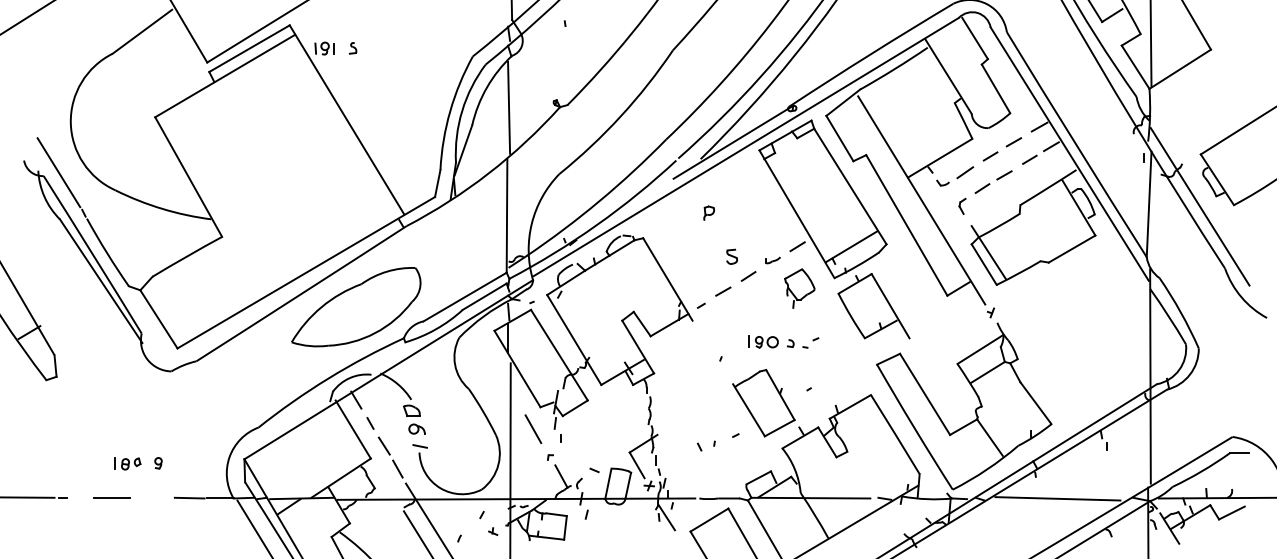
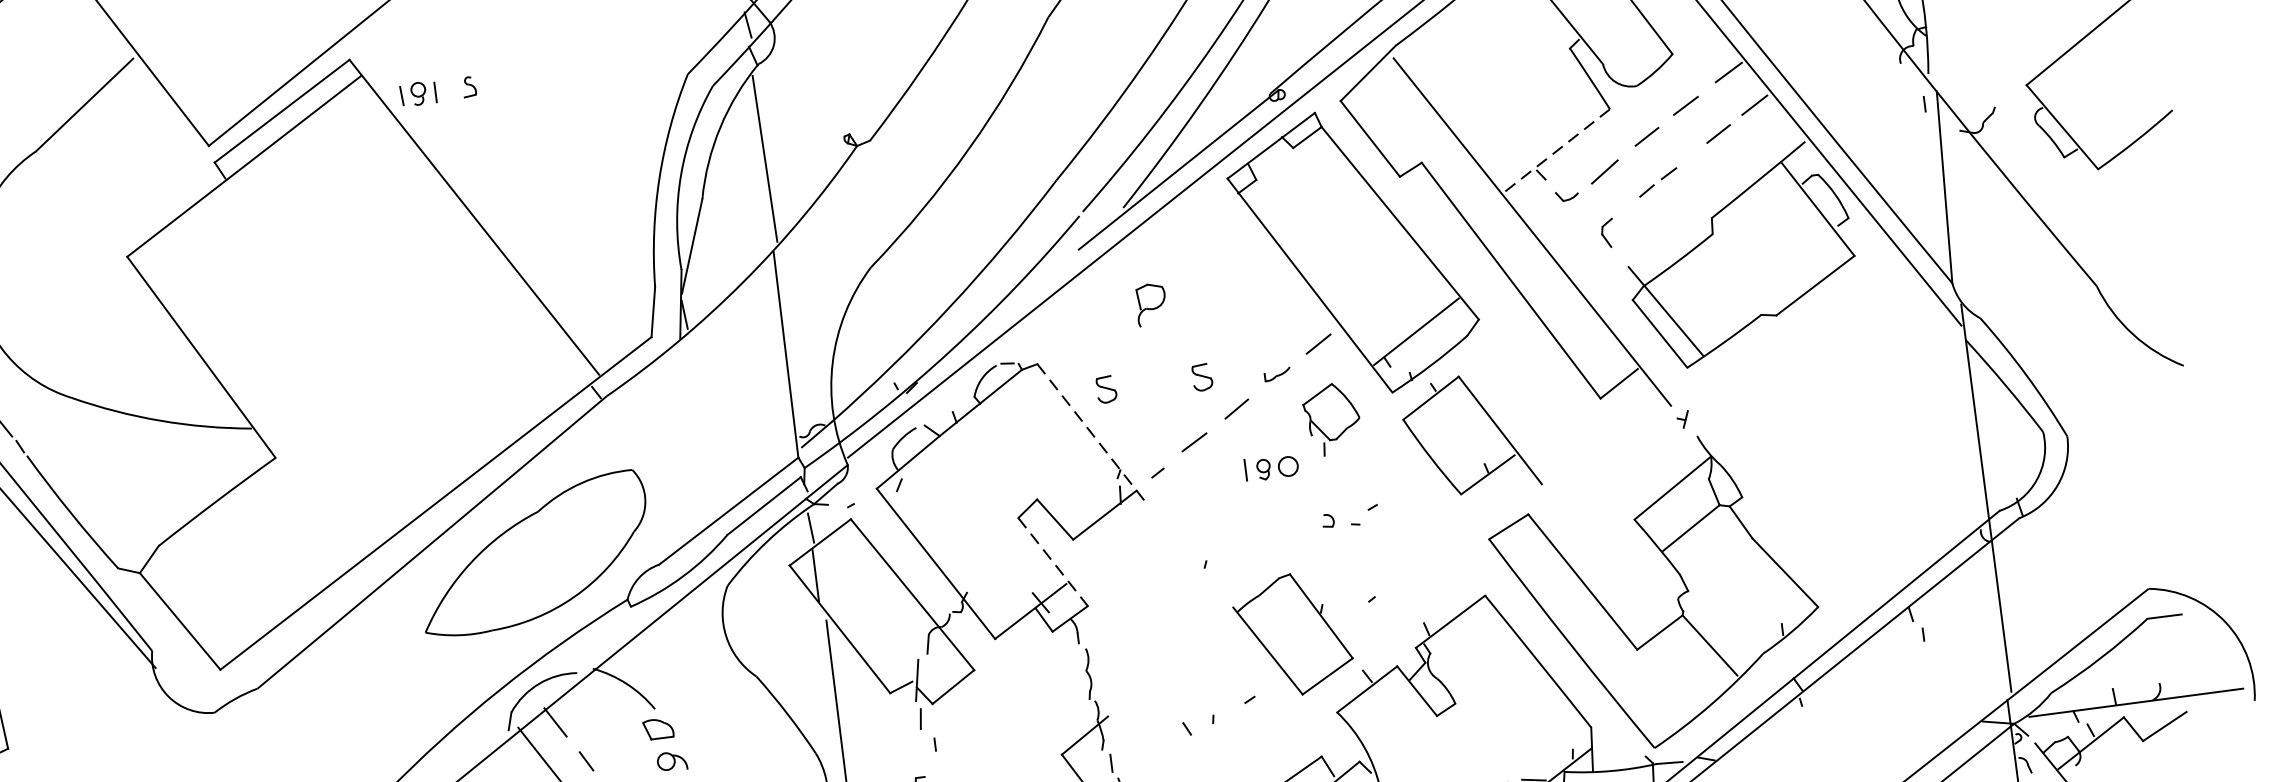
line: (939, 158) -> (1554, 152), solid -> dashed
part: (993, 181) -> (1657, 181), size x0.6
line: (1199, 206) -> (2036, 179), removed
part: (708, 212) -> (1149, 302), size x1.6
part: (678, 256) -> (1105, 389), added
line: (668, 279) -> (1092, 432), solid -> dashed
part: (763, 341) -> (1271, 467), moved
line: (638, 347) -> (1053, 562), solid -> dashed
line: (533, 429) -> (882, 735), removed
line: (1057, 498) -> (1846, 740), removed

